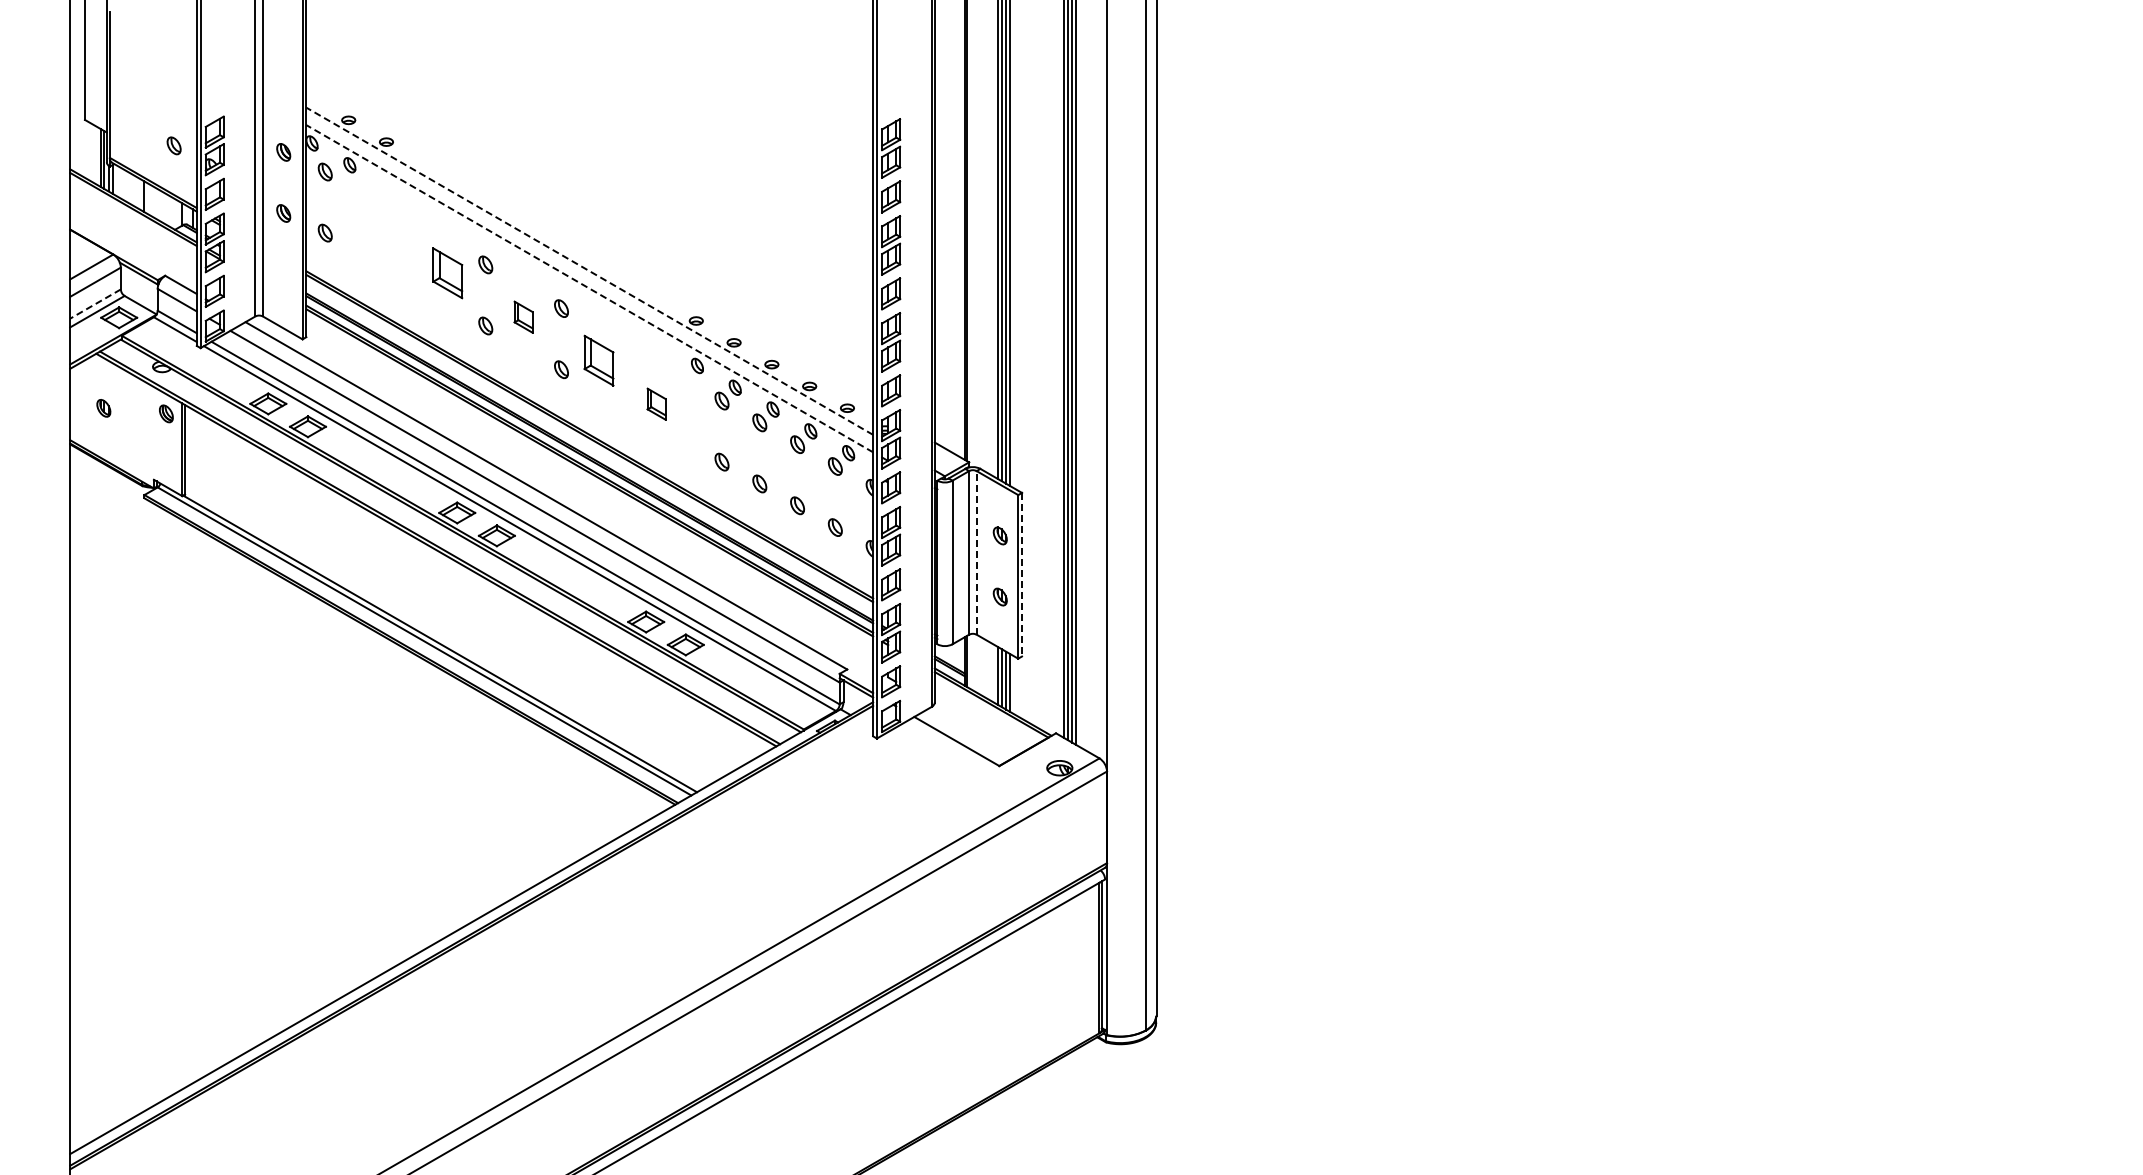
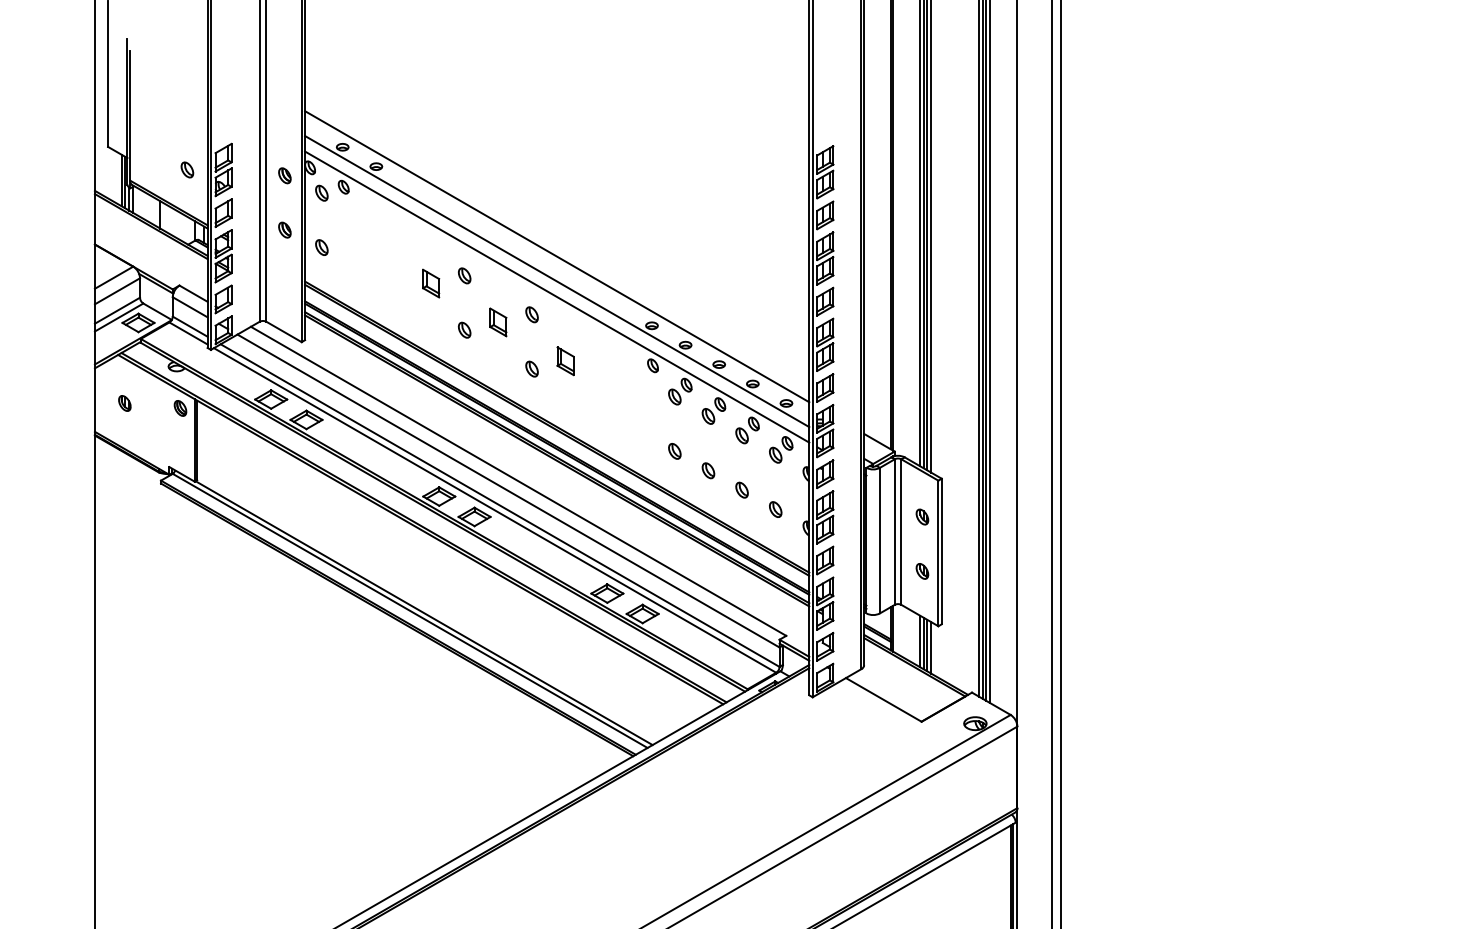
line: (589, 242) -> (556, 255), added
line: (589, 271) -> (556, 281), dashed -> solid
part: (448, 273) -> (431, 283), size x0.62
line: (589, 288) -> (556, 296), dashed -> solid
line: (95, 304) -> (117, 311), dashed -> solid
part: (599, 360) -> (565, 360), size x0.62
part: (656, 403) -> (616, 399), removed
line: (976, 552) -> (901, 531), dashed -> solid
line: (1022, 574) -> (942, 551), dashed -> solid

